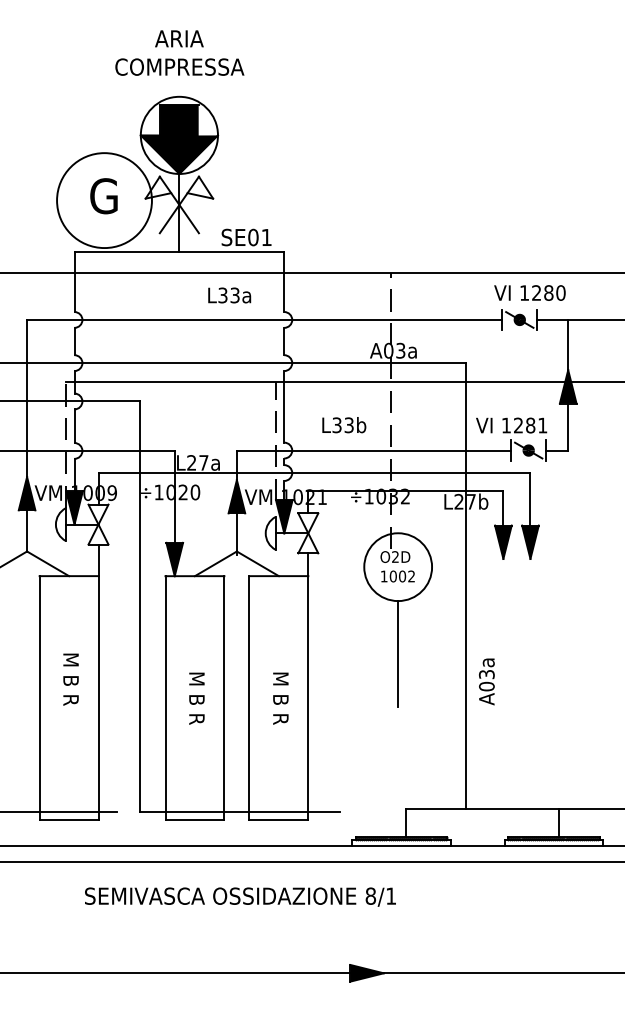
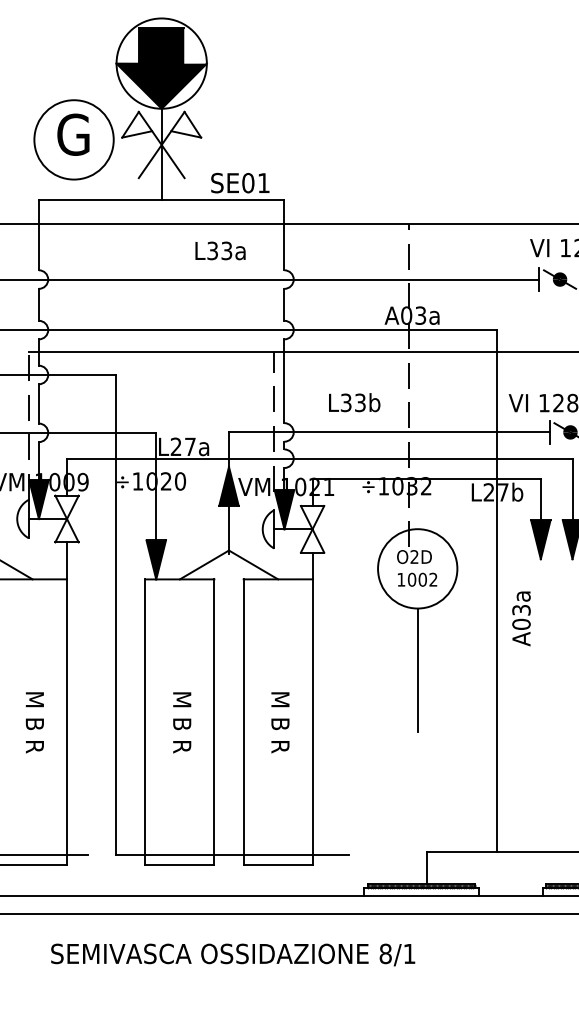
circle: (104, 200) -> (74, 139), size x0.71
text: (70, 679) -> (34, 722), moved
text: (486, 681) -> (521, 618), moved

